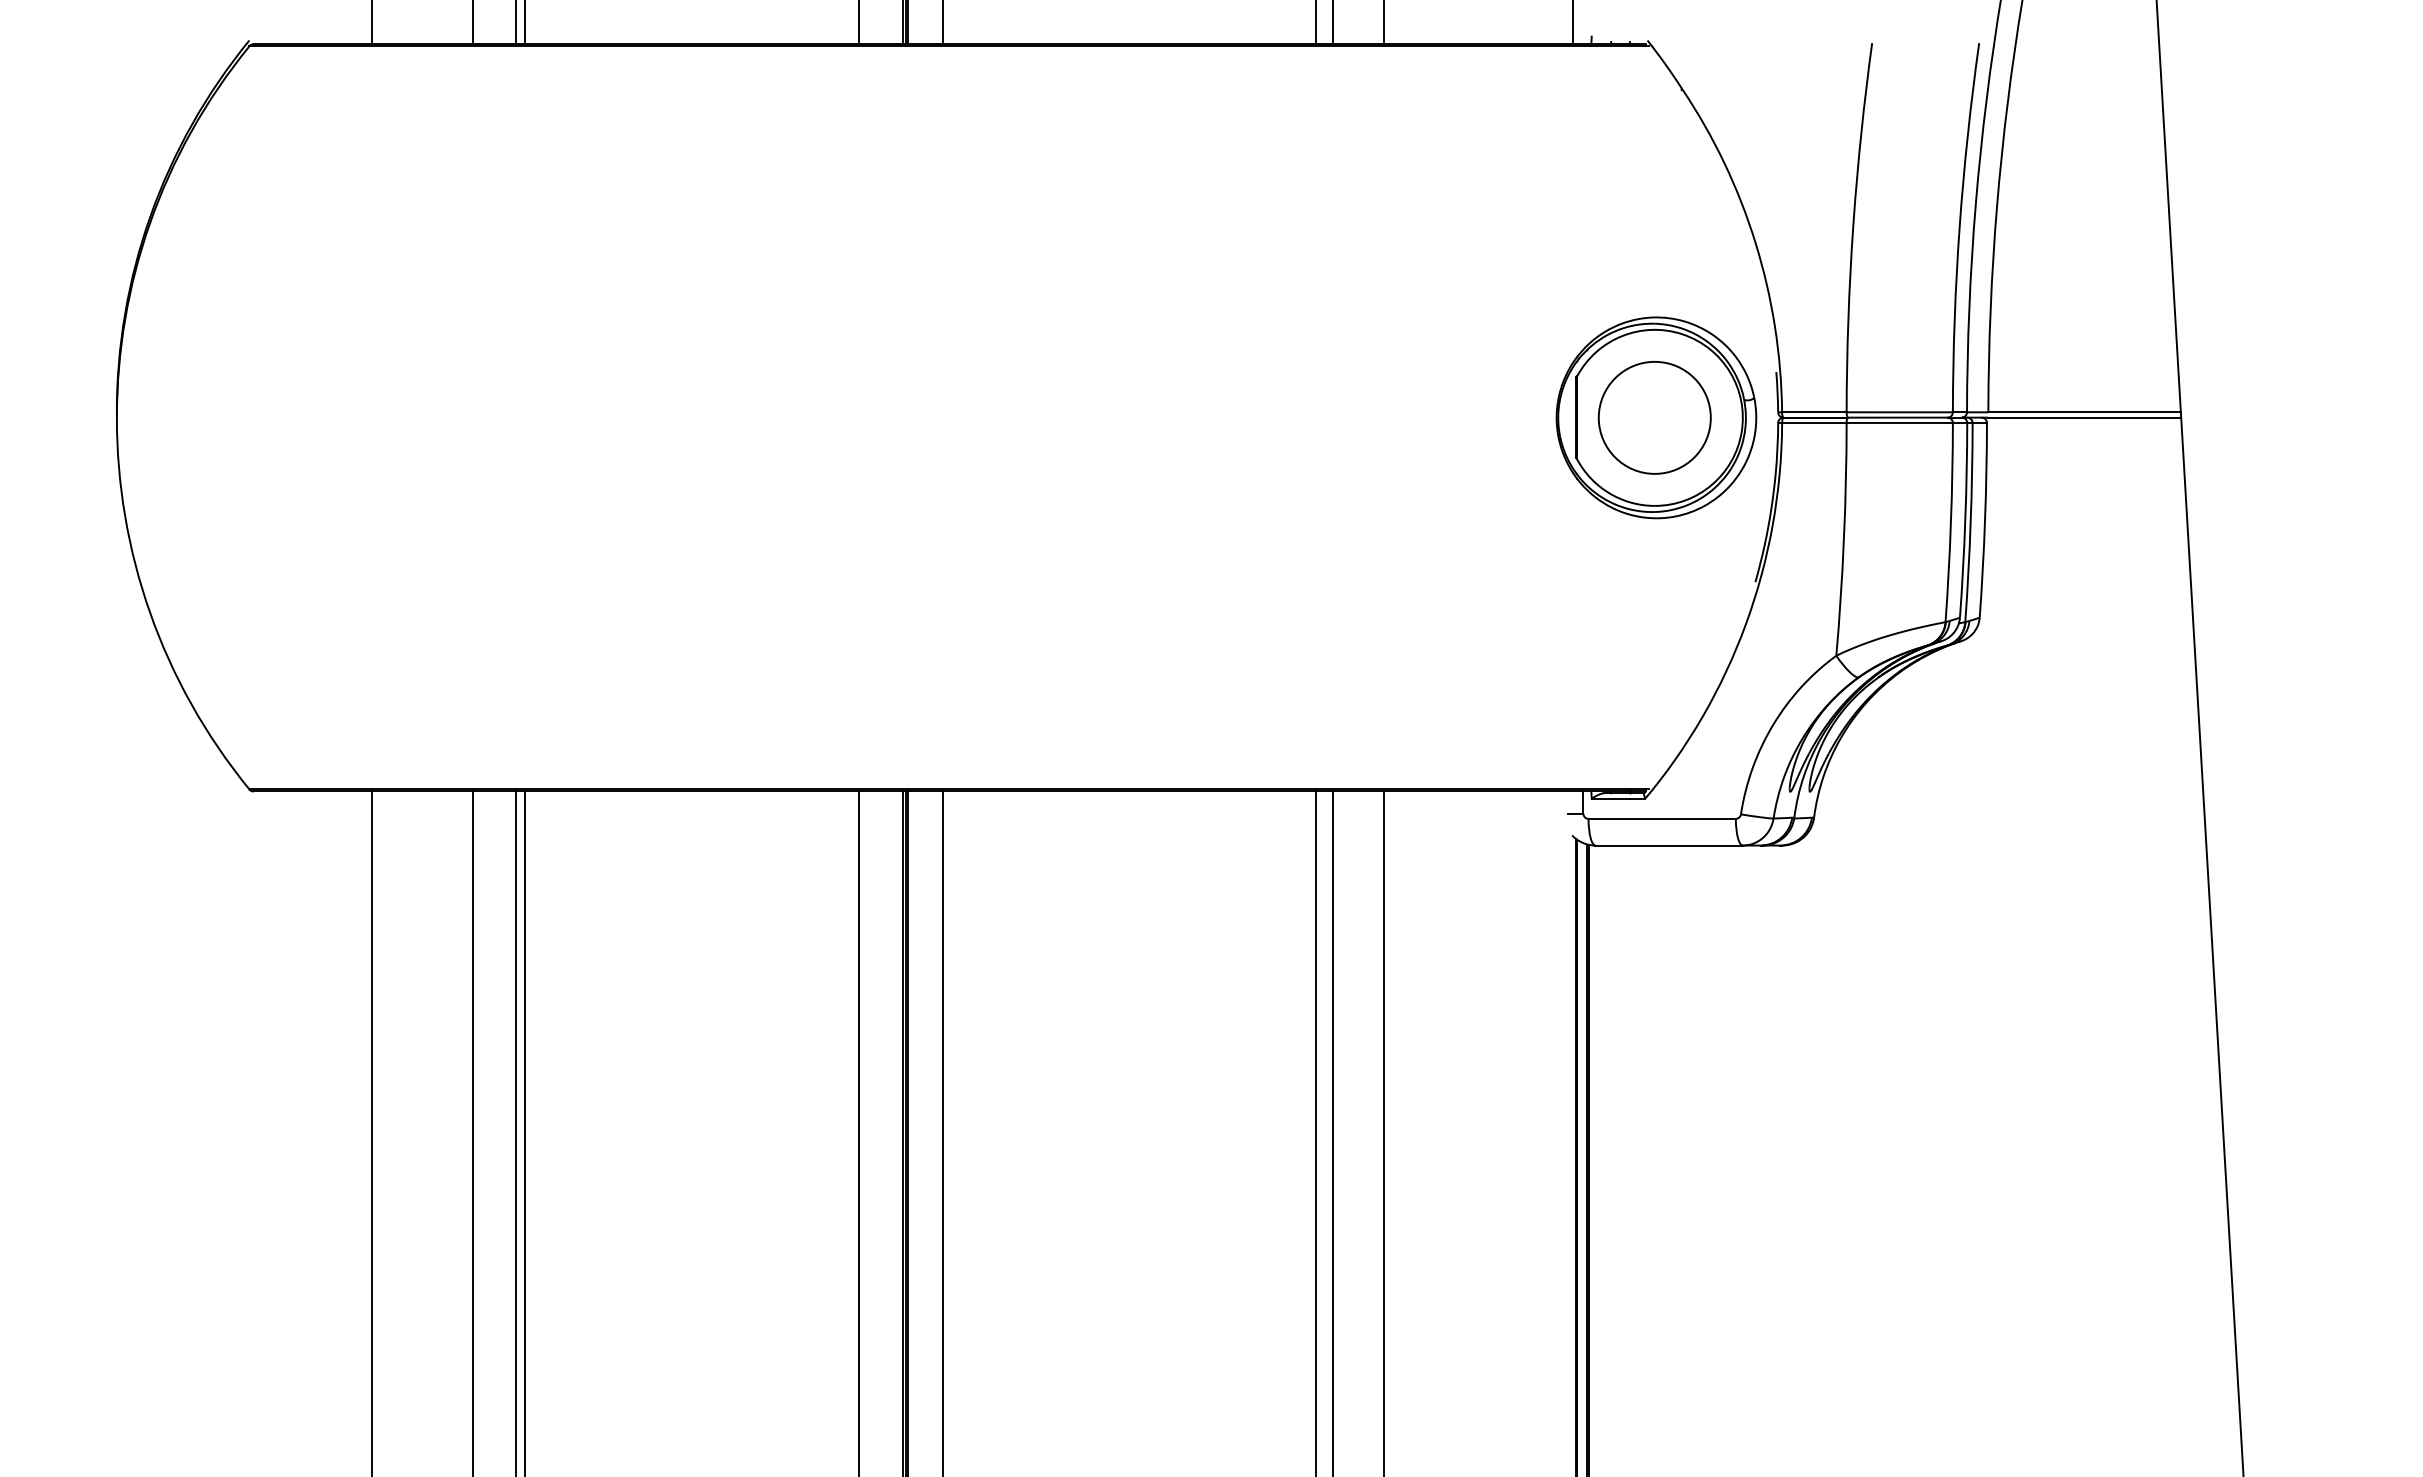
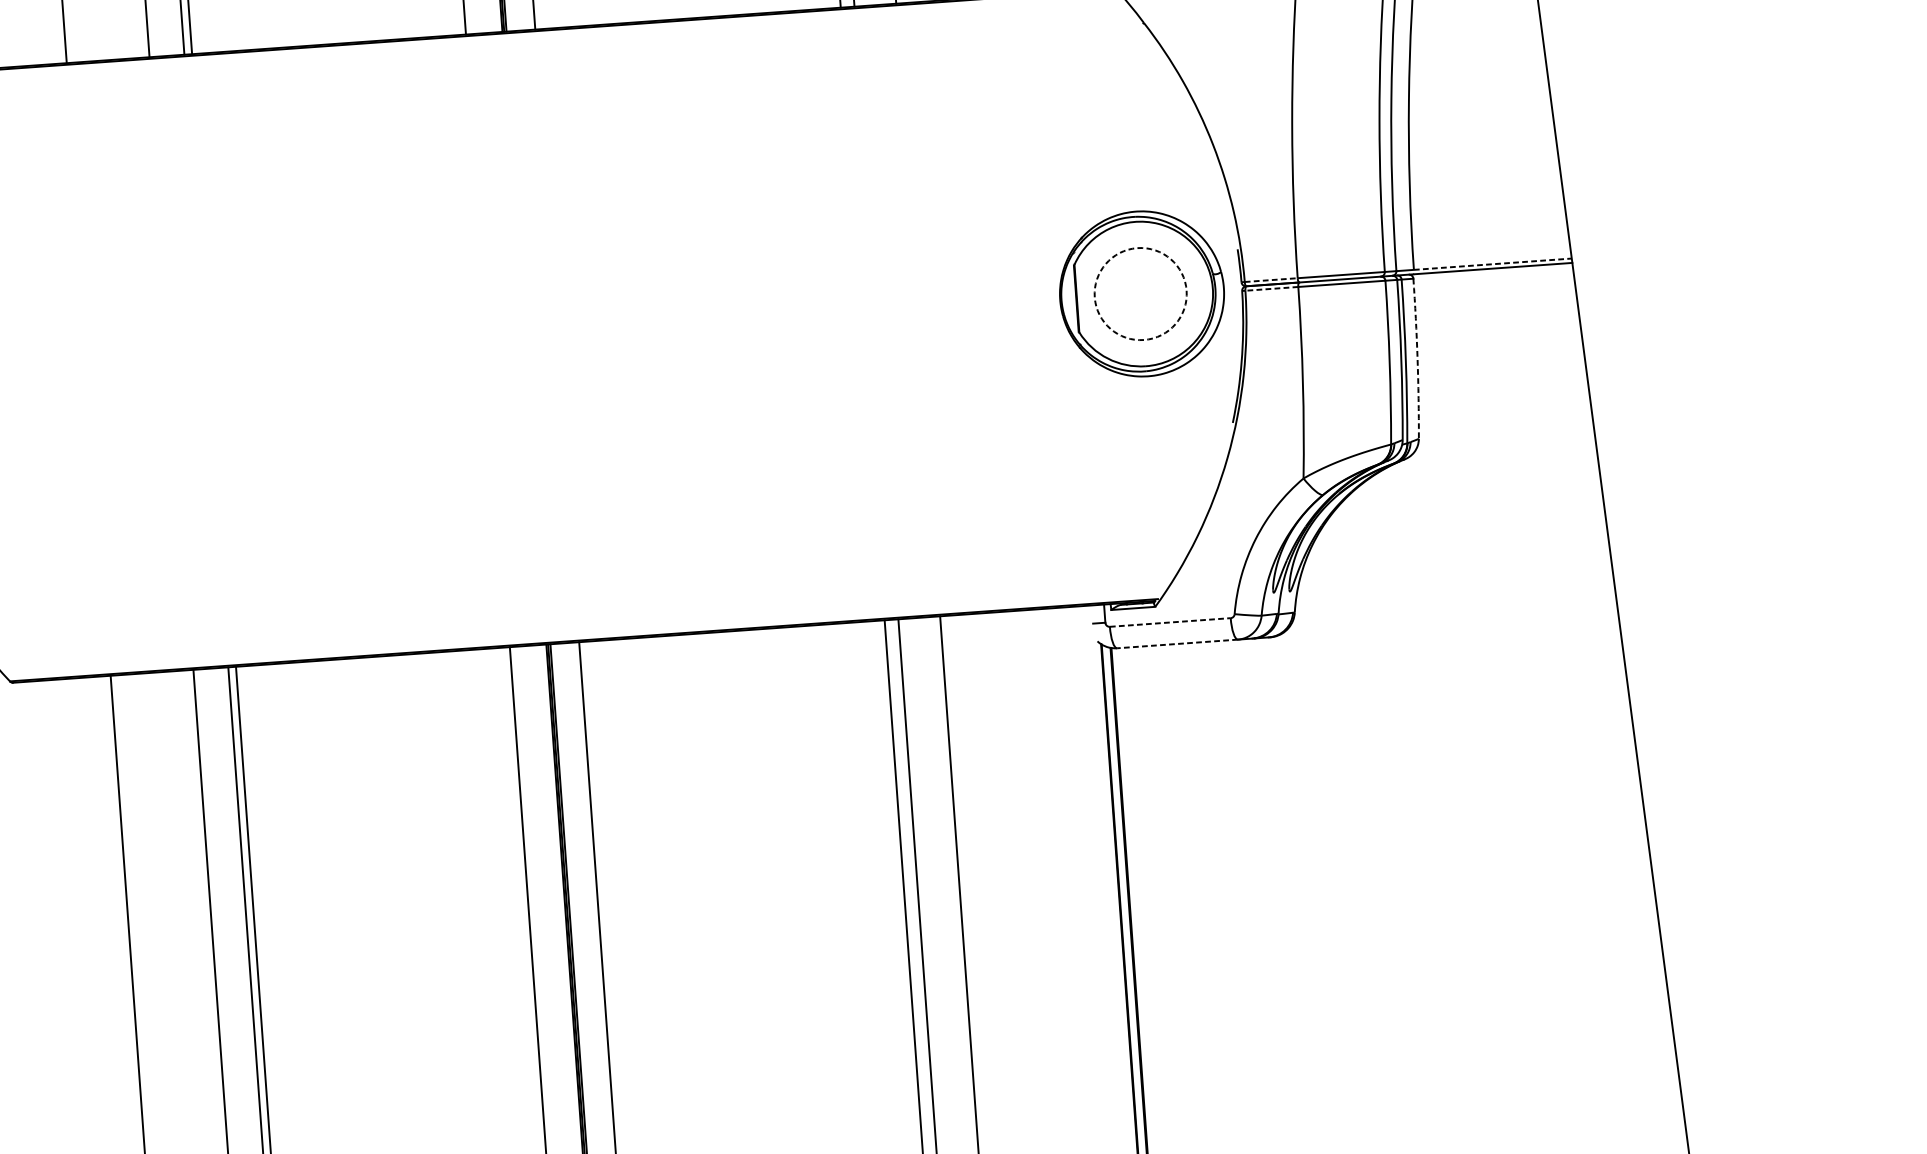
line: (1814, 412) -> (1271, 280), solid -> dashed
line: (2085, 412) -> (1493, 264), solid -> dashed
circle: (1654, 417) -> (1140, 293), solid -> dashed
line: (1813, 422) -> (1271, 288), solid -> dashed
arc: (1985, 520) -> (1417, 358), solid -> dashed
line: (1662, 818) -> (1170, 622), solid -> dashed
line: (1669, 845) -> (1177, 643), solid -> dashed

